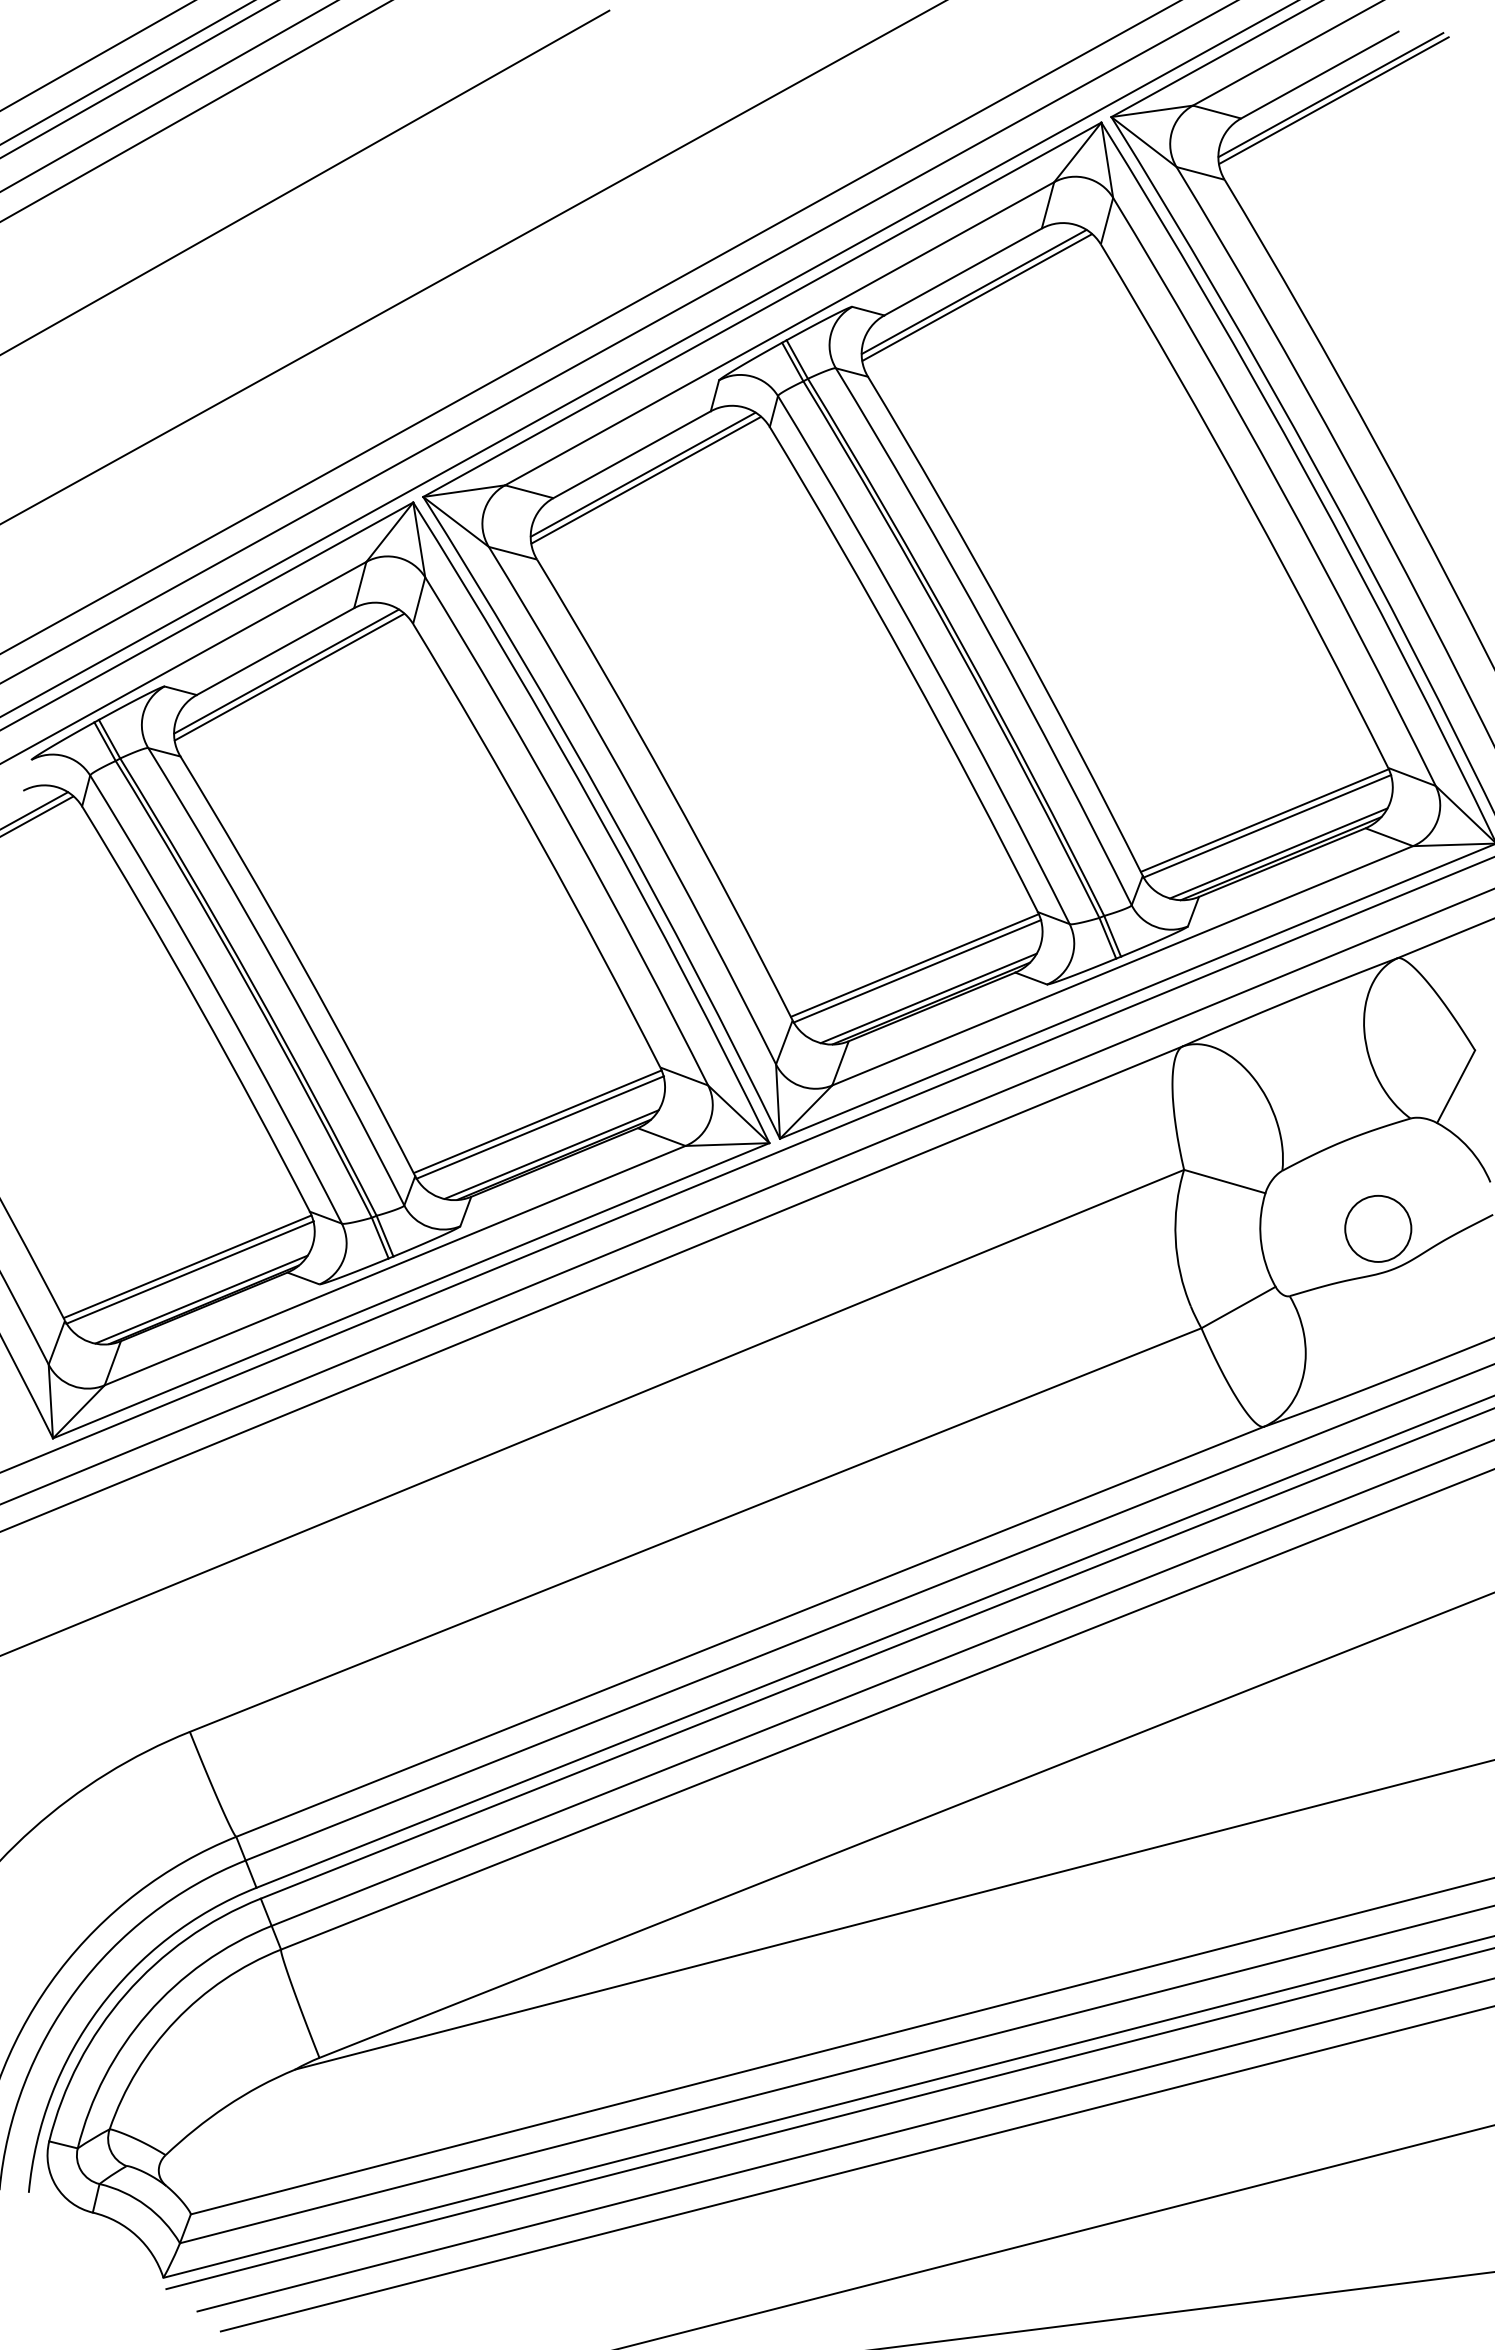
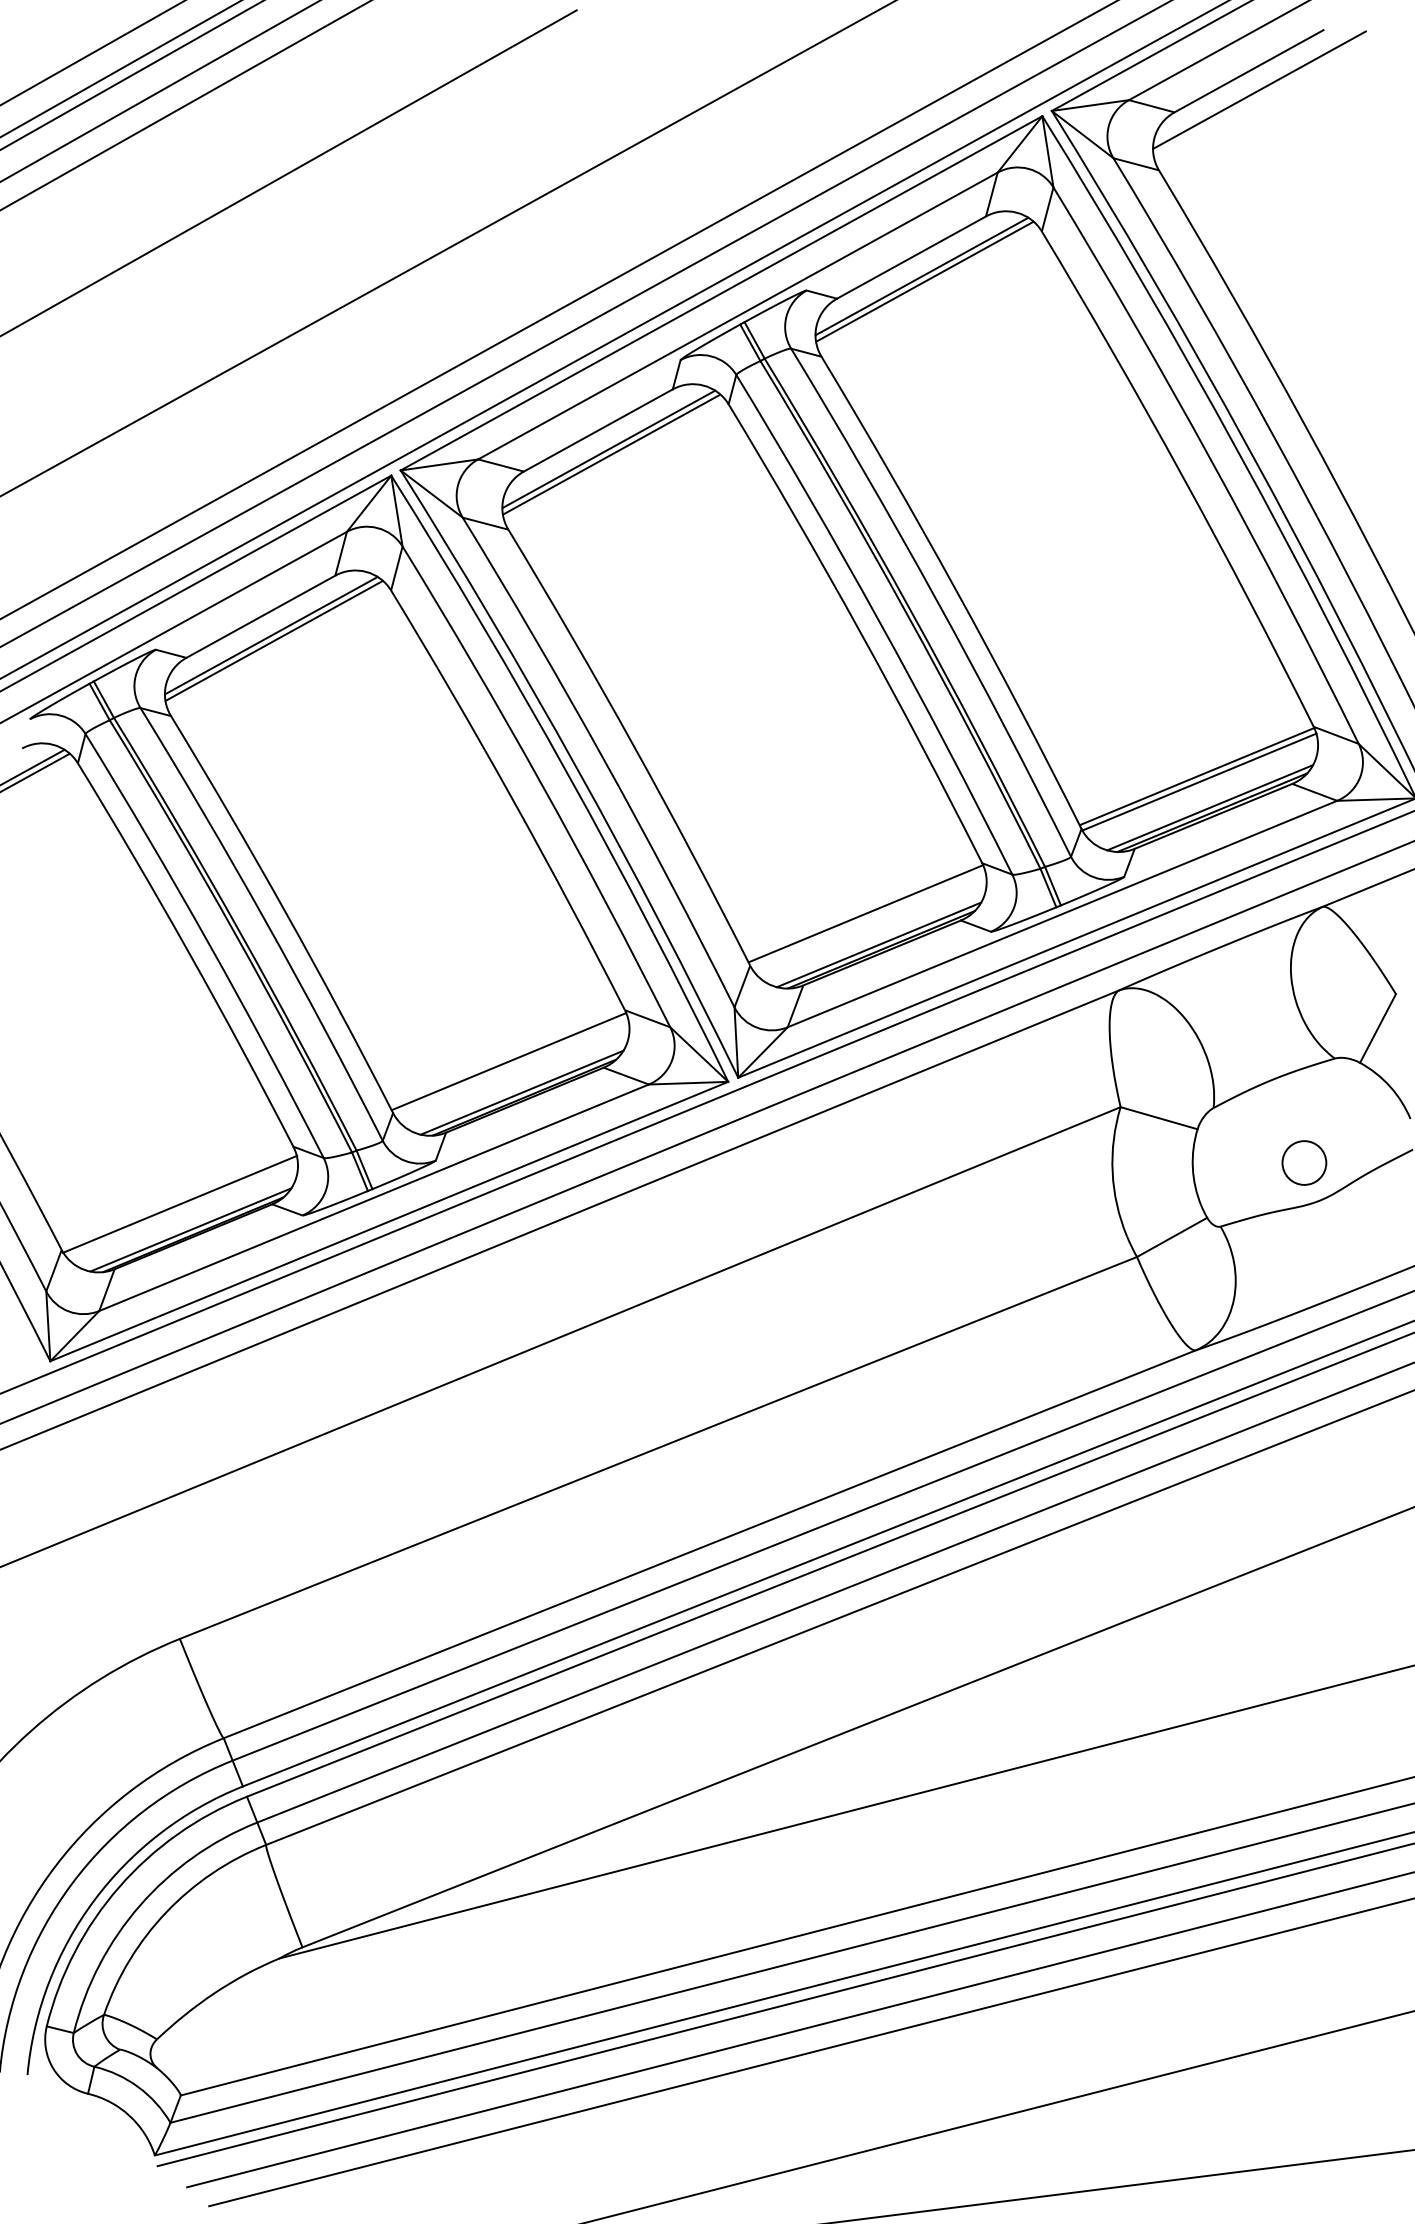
line: (1333, 100) -> (1261, 95), removed
line: (917, 971) -> (868, 919), removed
line: (539, 1127) -> (510, 1067), removed
circle: (1378, 1228) -> (1304, 1162), size x0.7
line: (187, 1266) -> (177, 1198), removed

